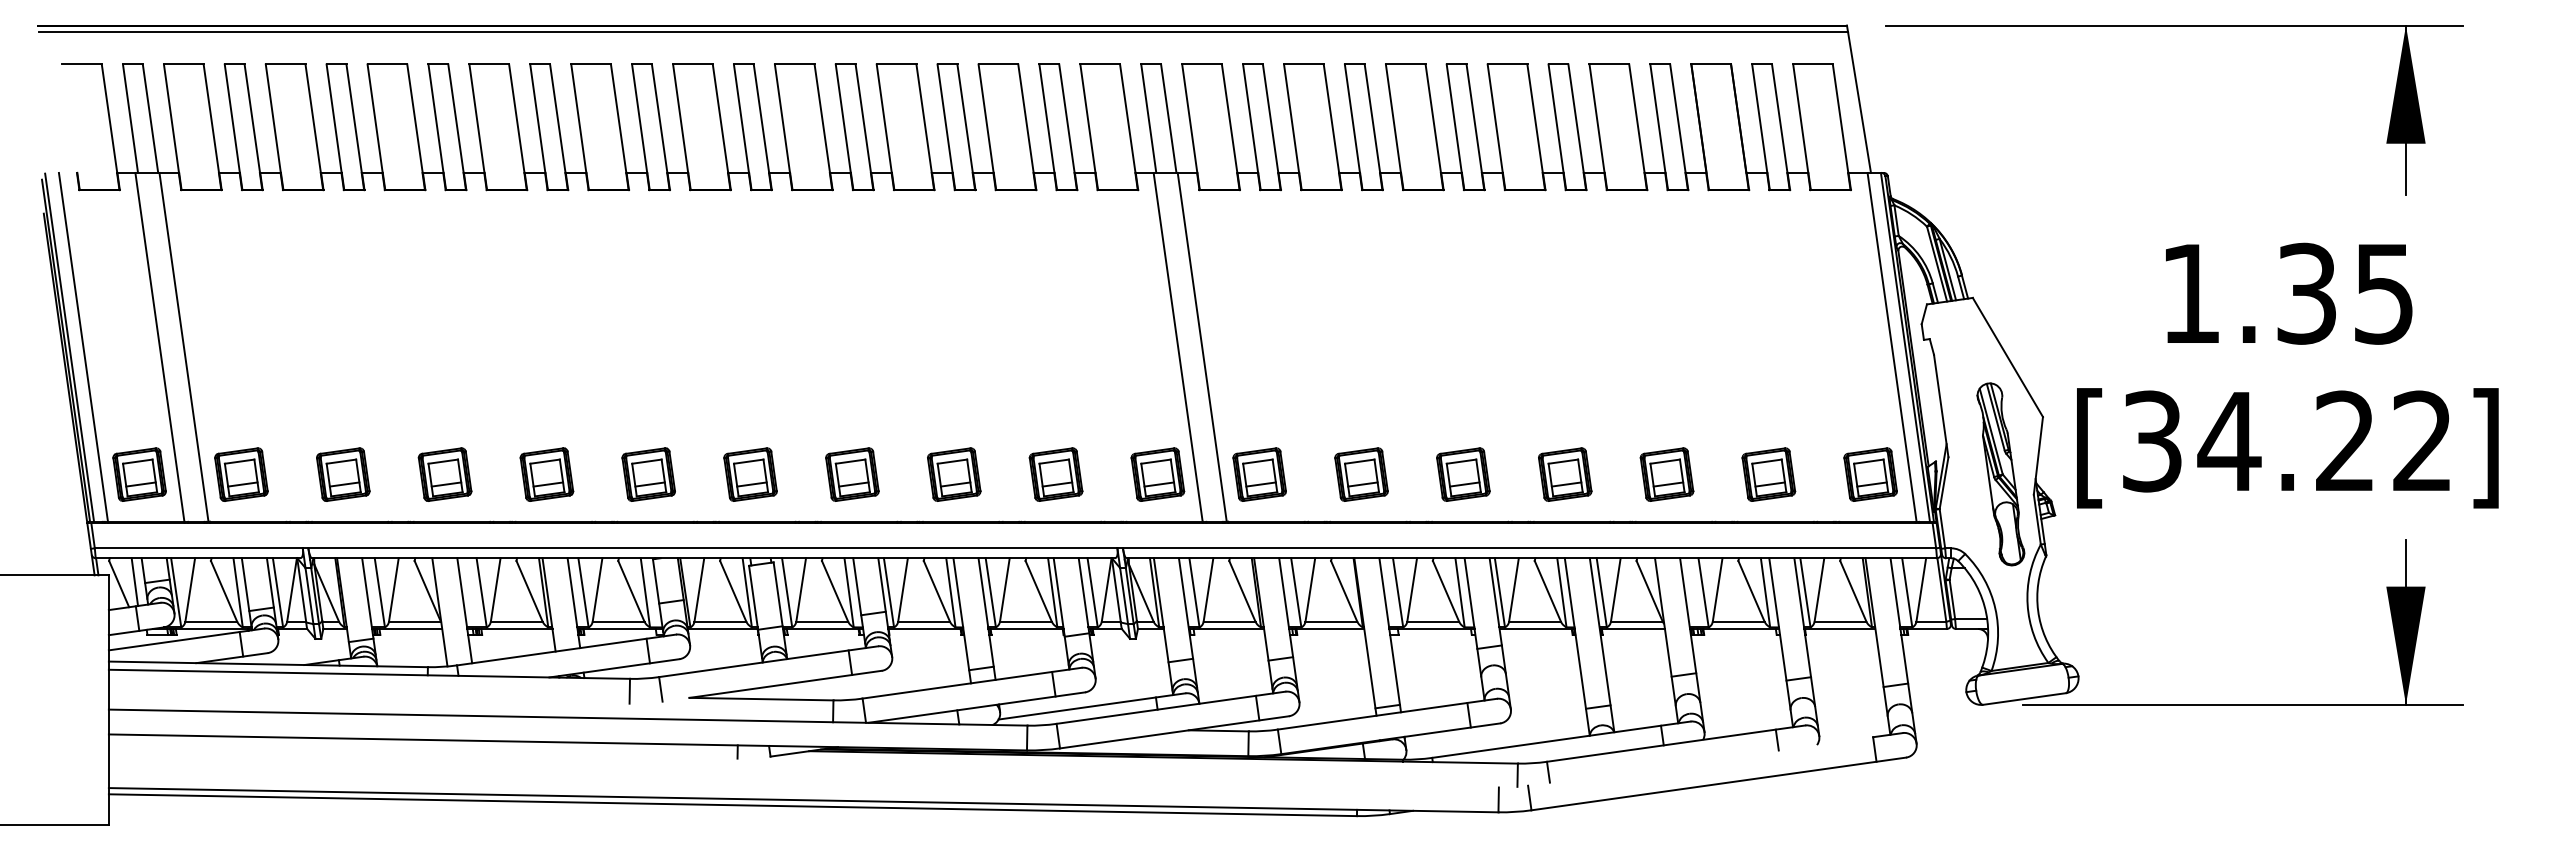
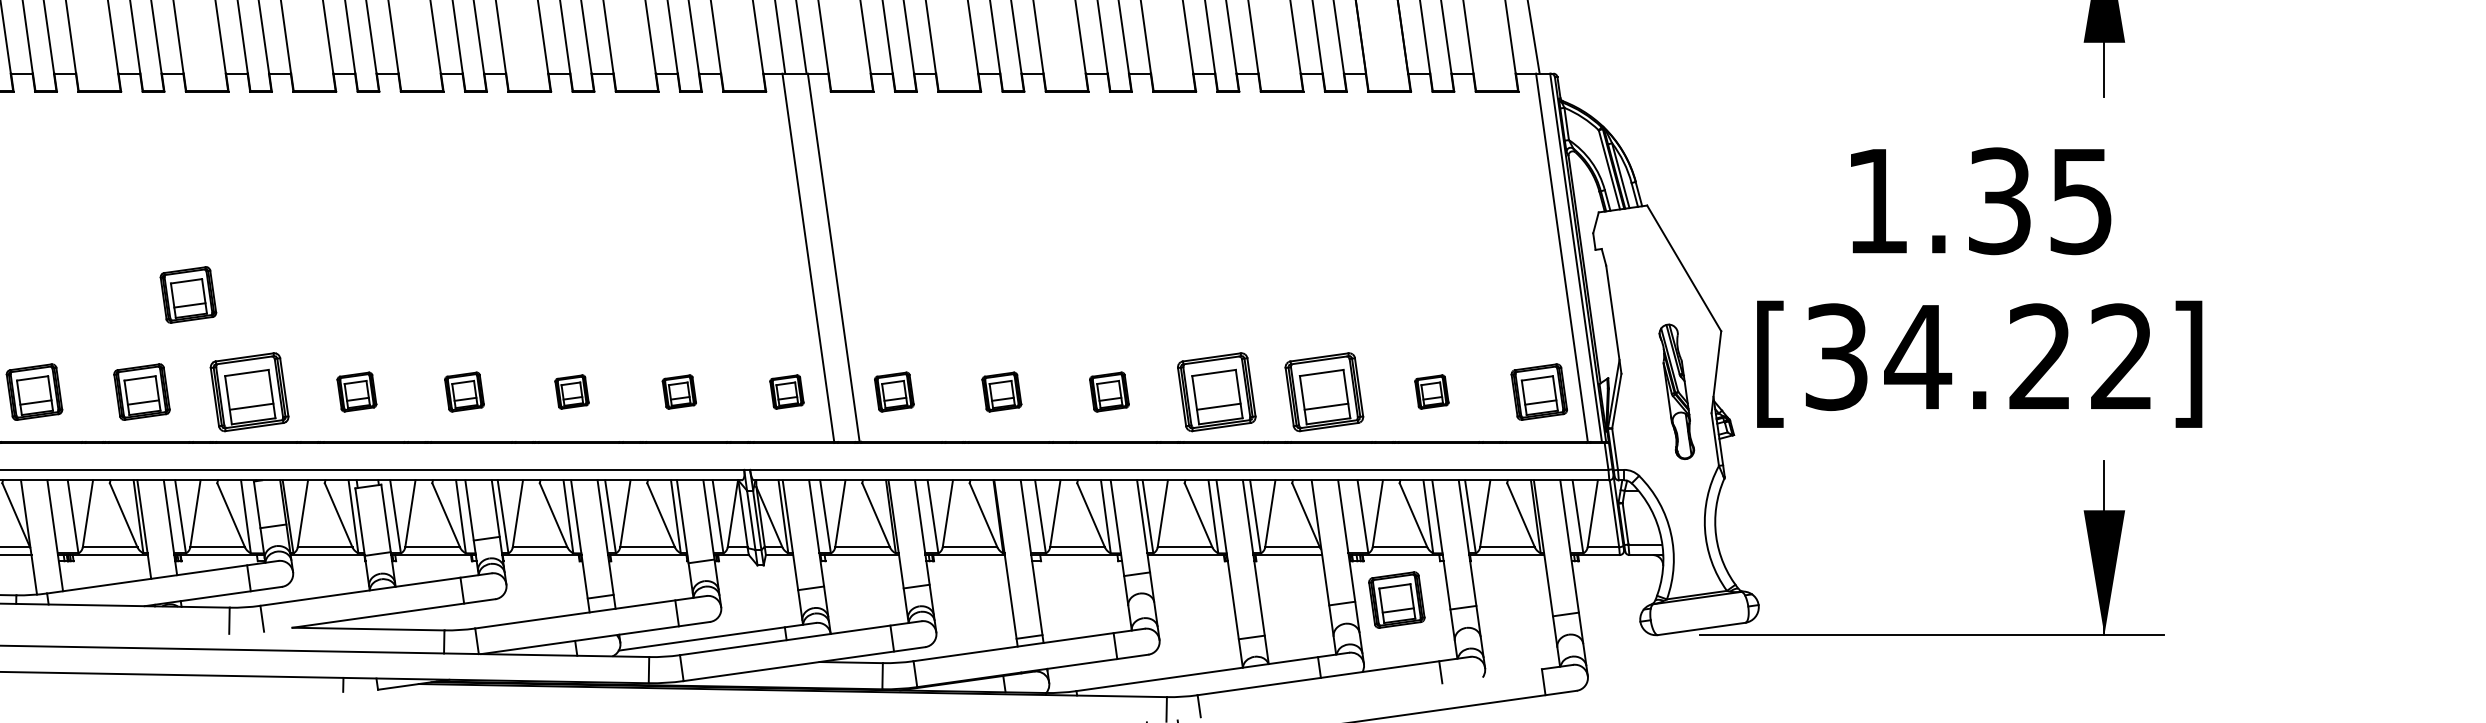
part: (590, 382) -> (187, 294), added
part: (648, 474) -> (249, 391), size x1.4
part: (750, 474) -> (356, 391), size x0.7
part: (852, 474) -> (464, 391), size x0.7
part: (954, 474) -> (572, 391), size x0.6
part: (1055, 474) -> (678, 391), size x0.6
part: (1157, 474) -> (786, 391), size x0.6
part: (1259, 474) -> (894, 391), size x0.7
part: (1361, 474) -> (1001, 391), size x0.7
part: (1463, 474) -> (1109, 391), size x0.7
part: (1565, 474) -> (1217, 391), size x1.4
part: (1666, 474) -> (1323, 391), size x1.4
part: (1768, 474) -> (1431, 391), size x0.6
part: (2000, 474) -> (1676, 391), size x0.7
part: (1735, 671) -> (1396, 599), added

